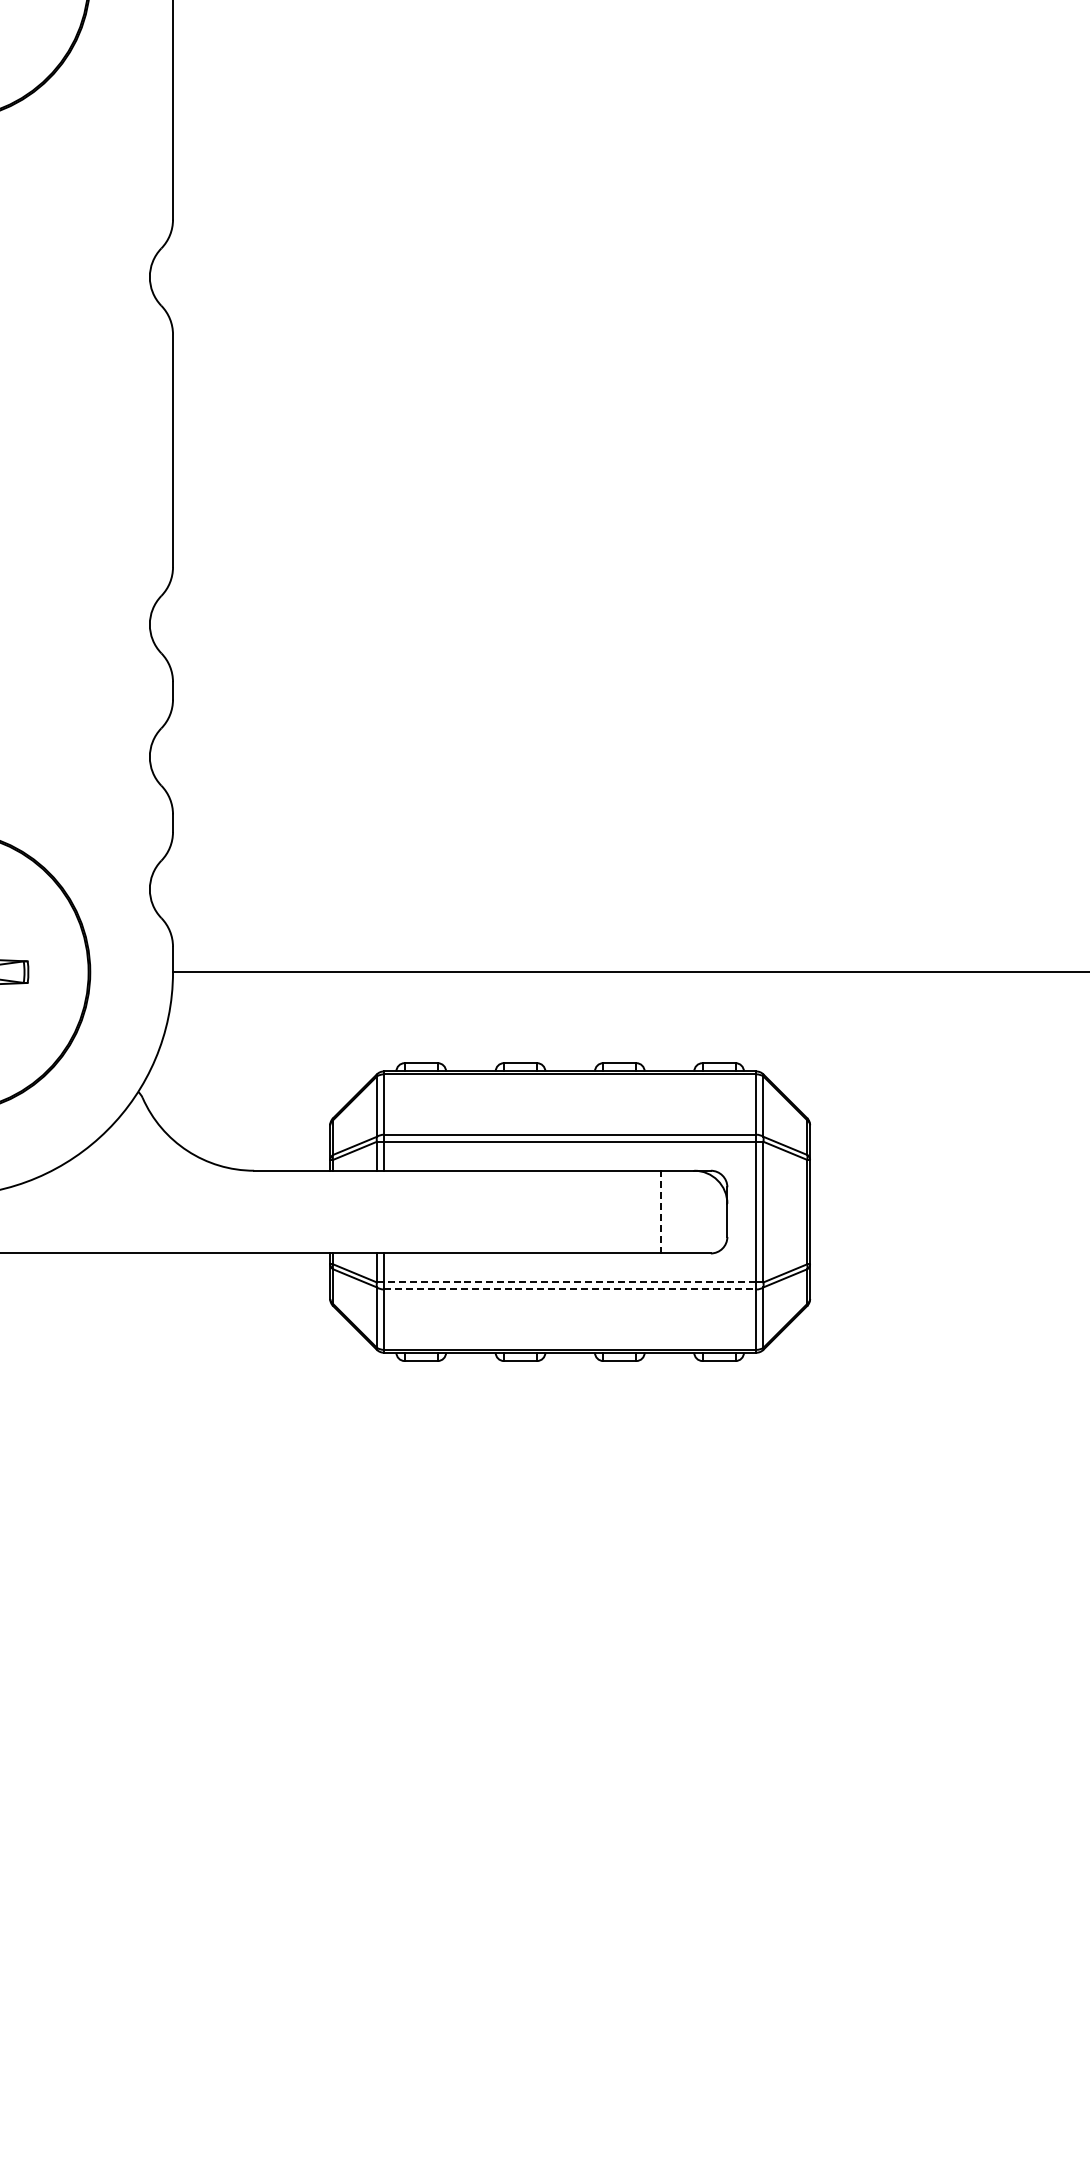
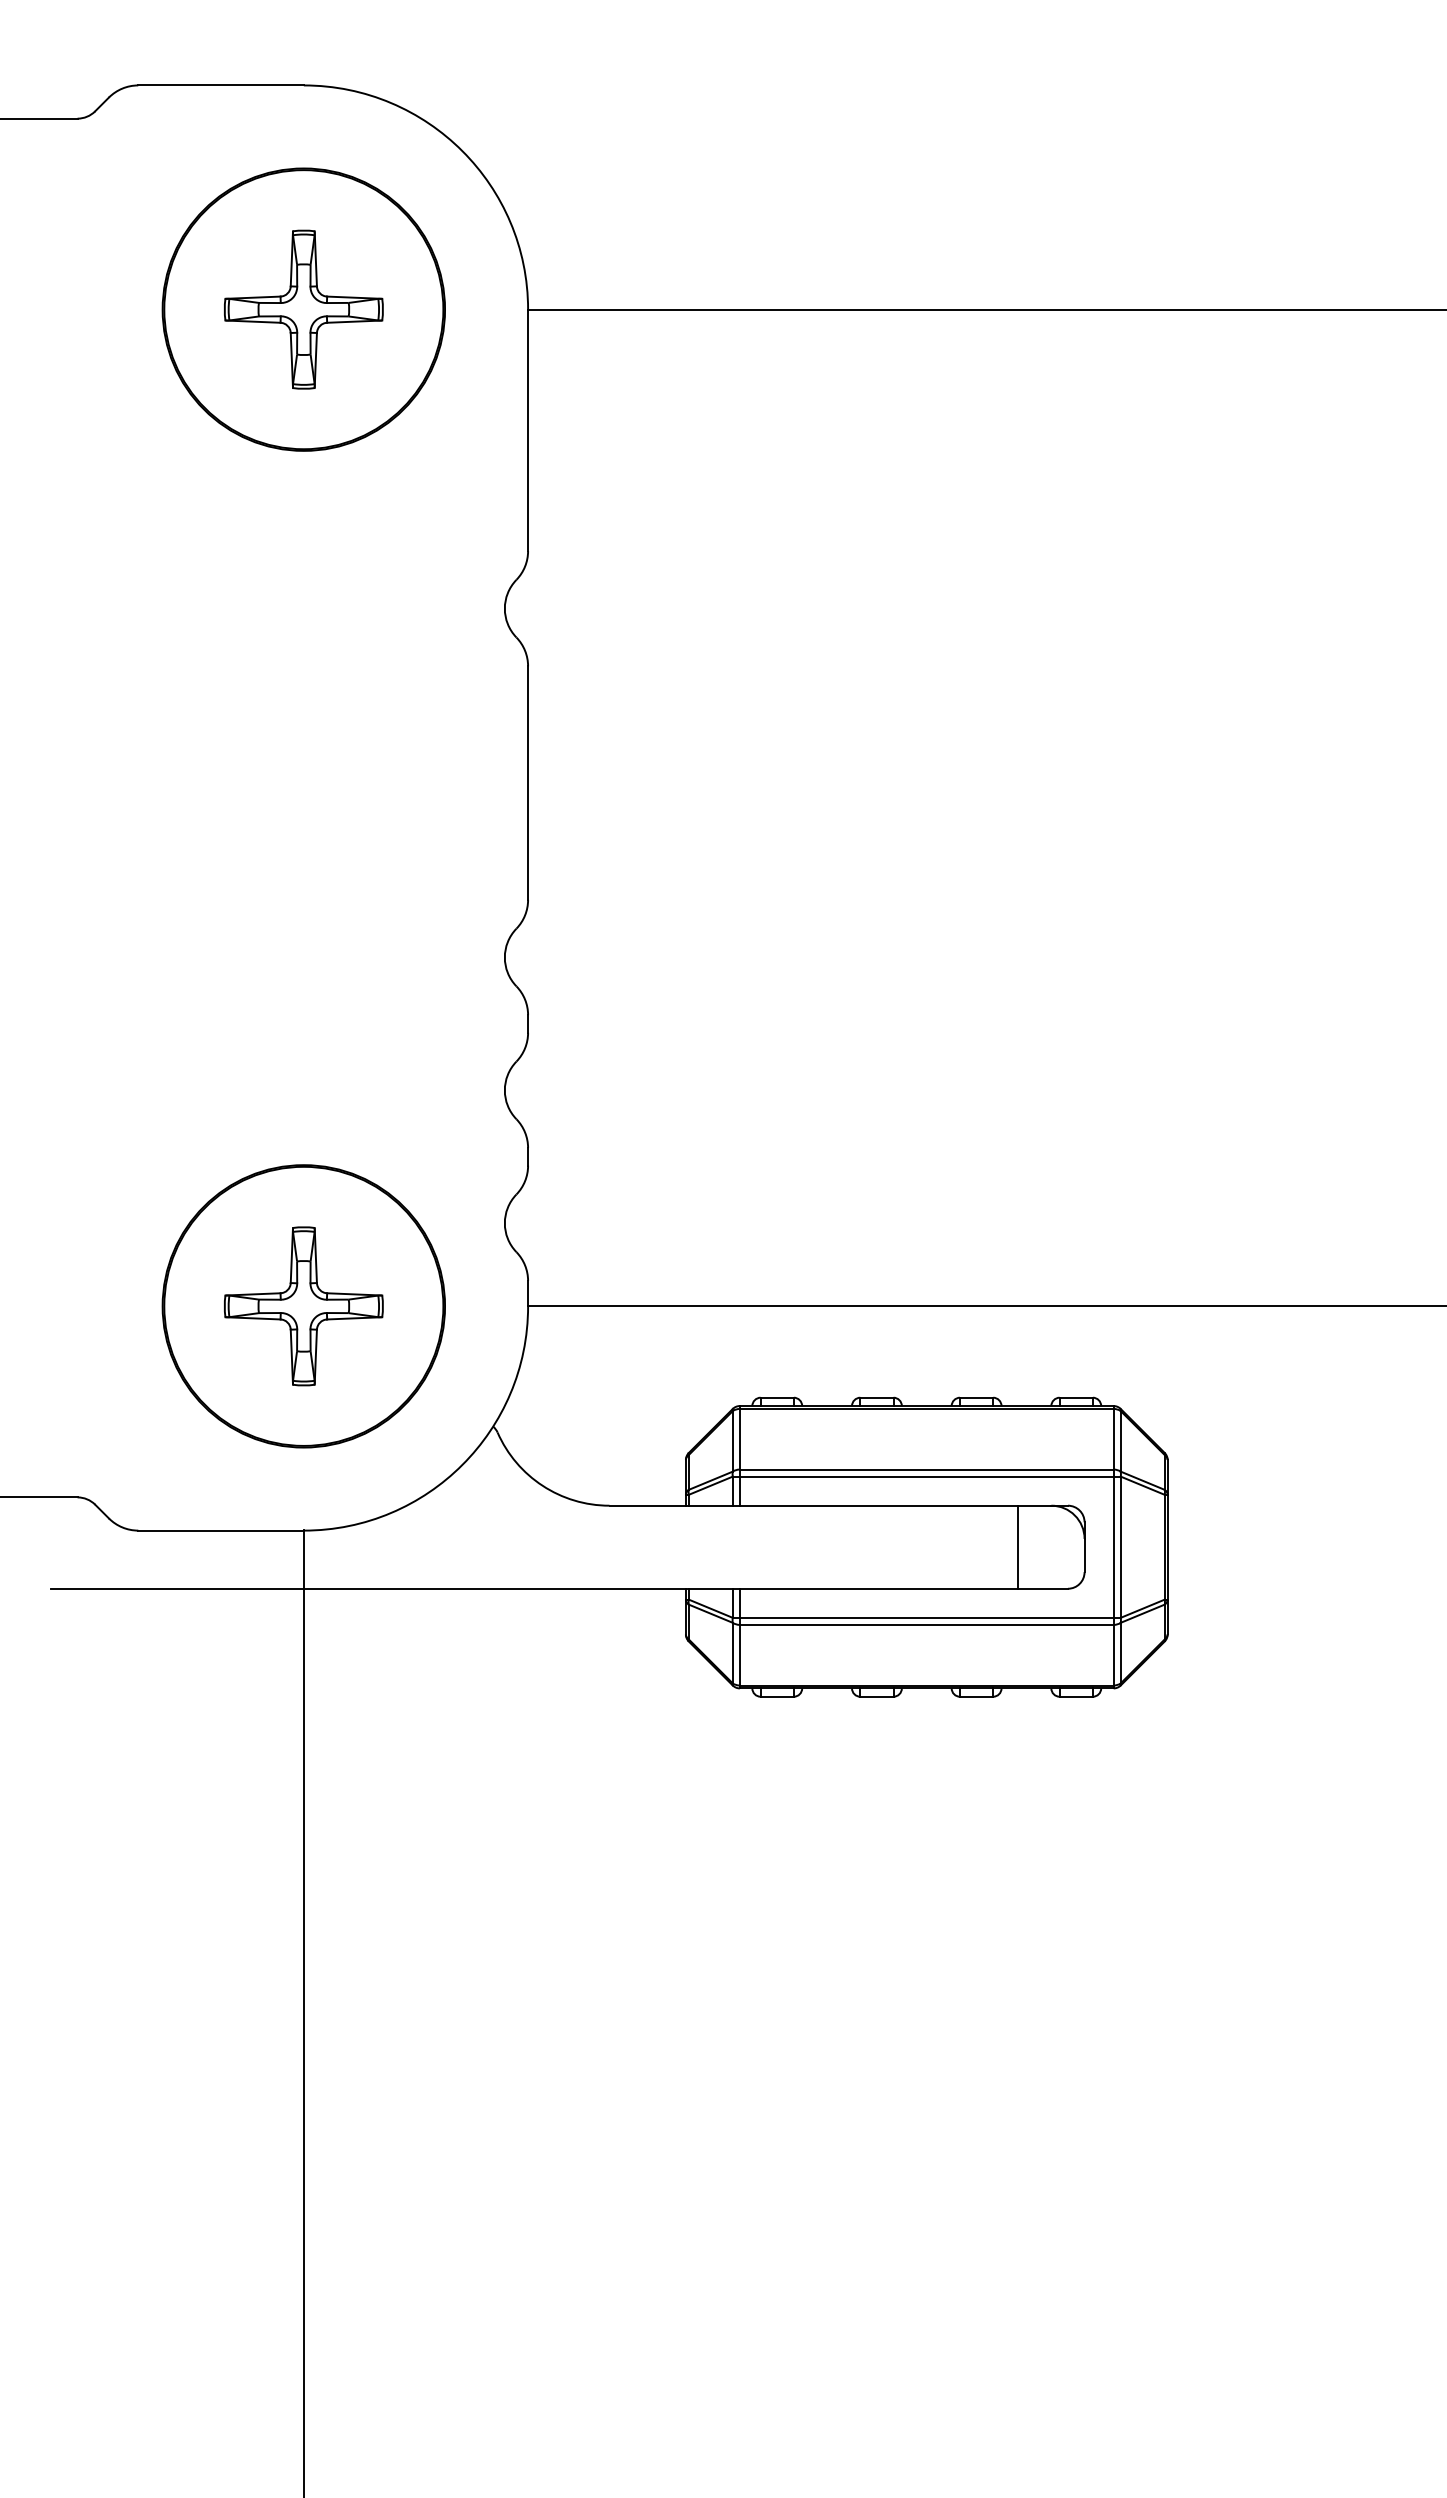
line: (661, 1212) -> (1018, 1547), dashed -> solid
line: (569, 1282) -> (926, 1617), dashed -> solid
line: (569, 1289) -> (926, 1624), dashed -> solid

